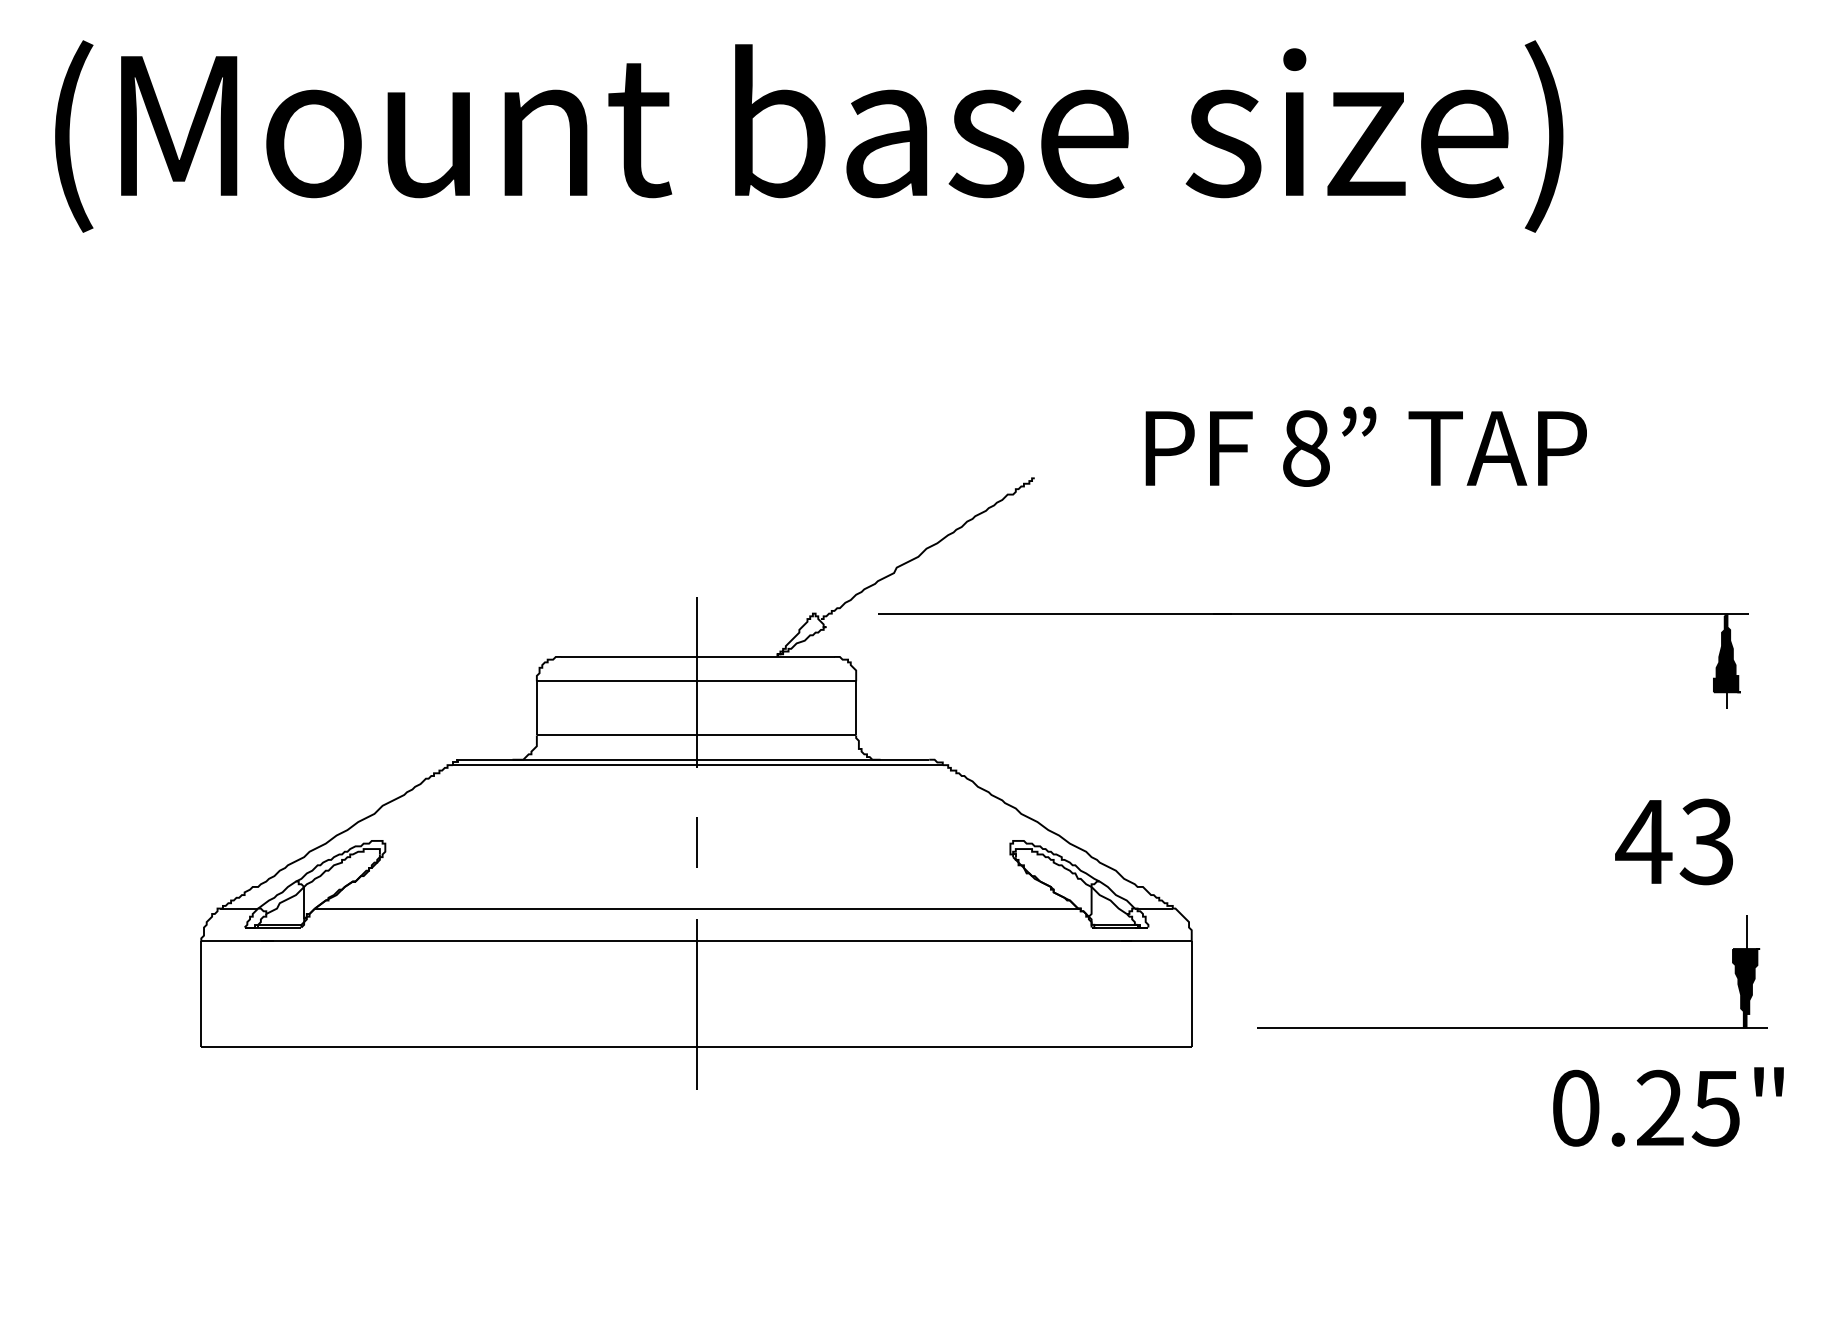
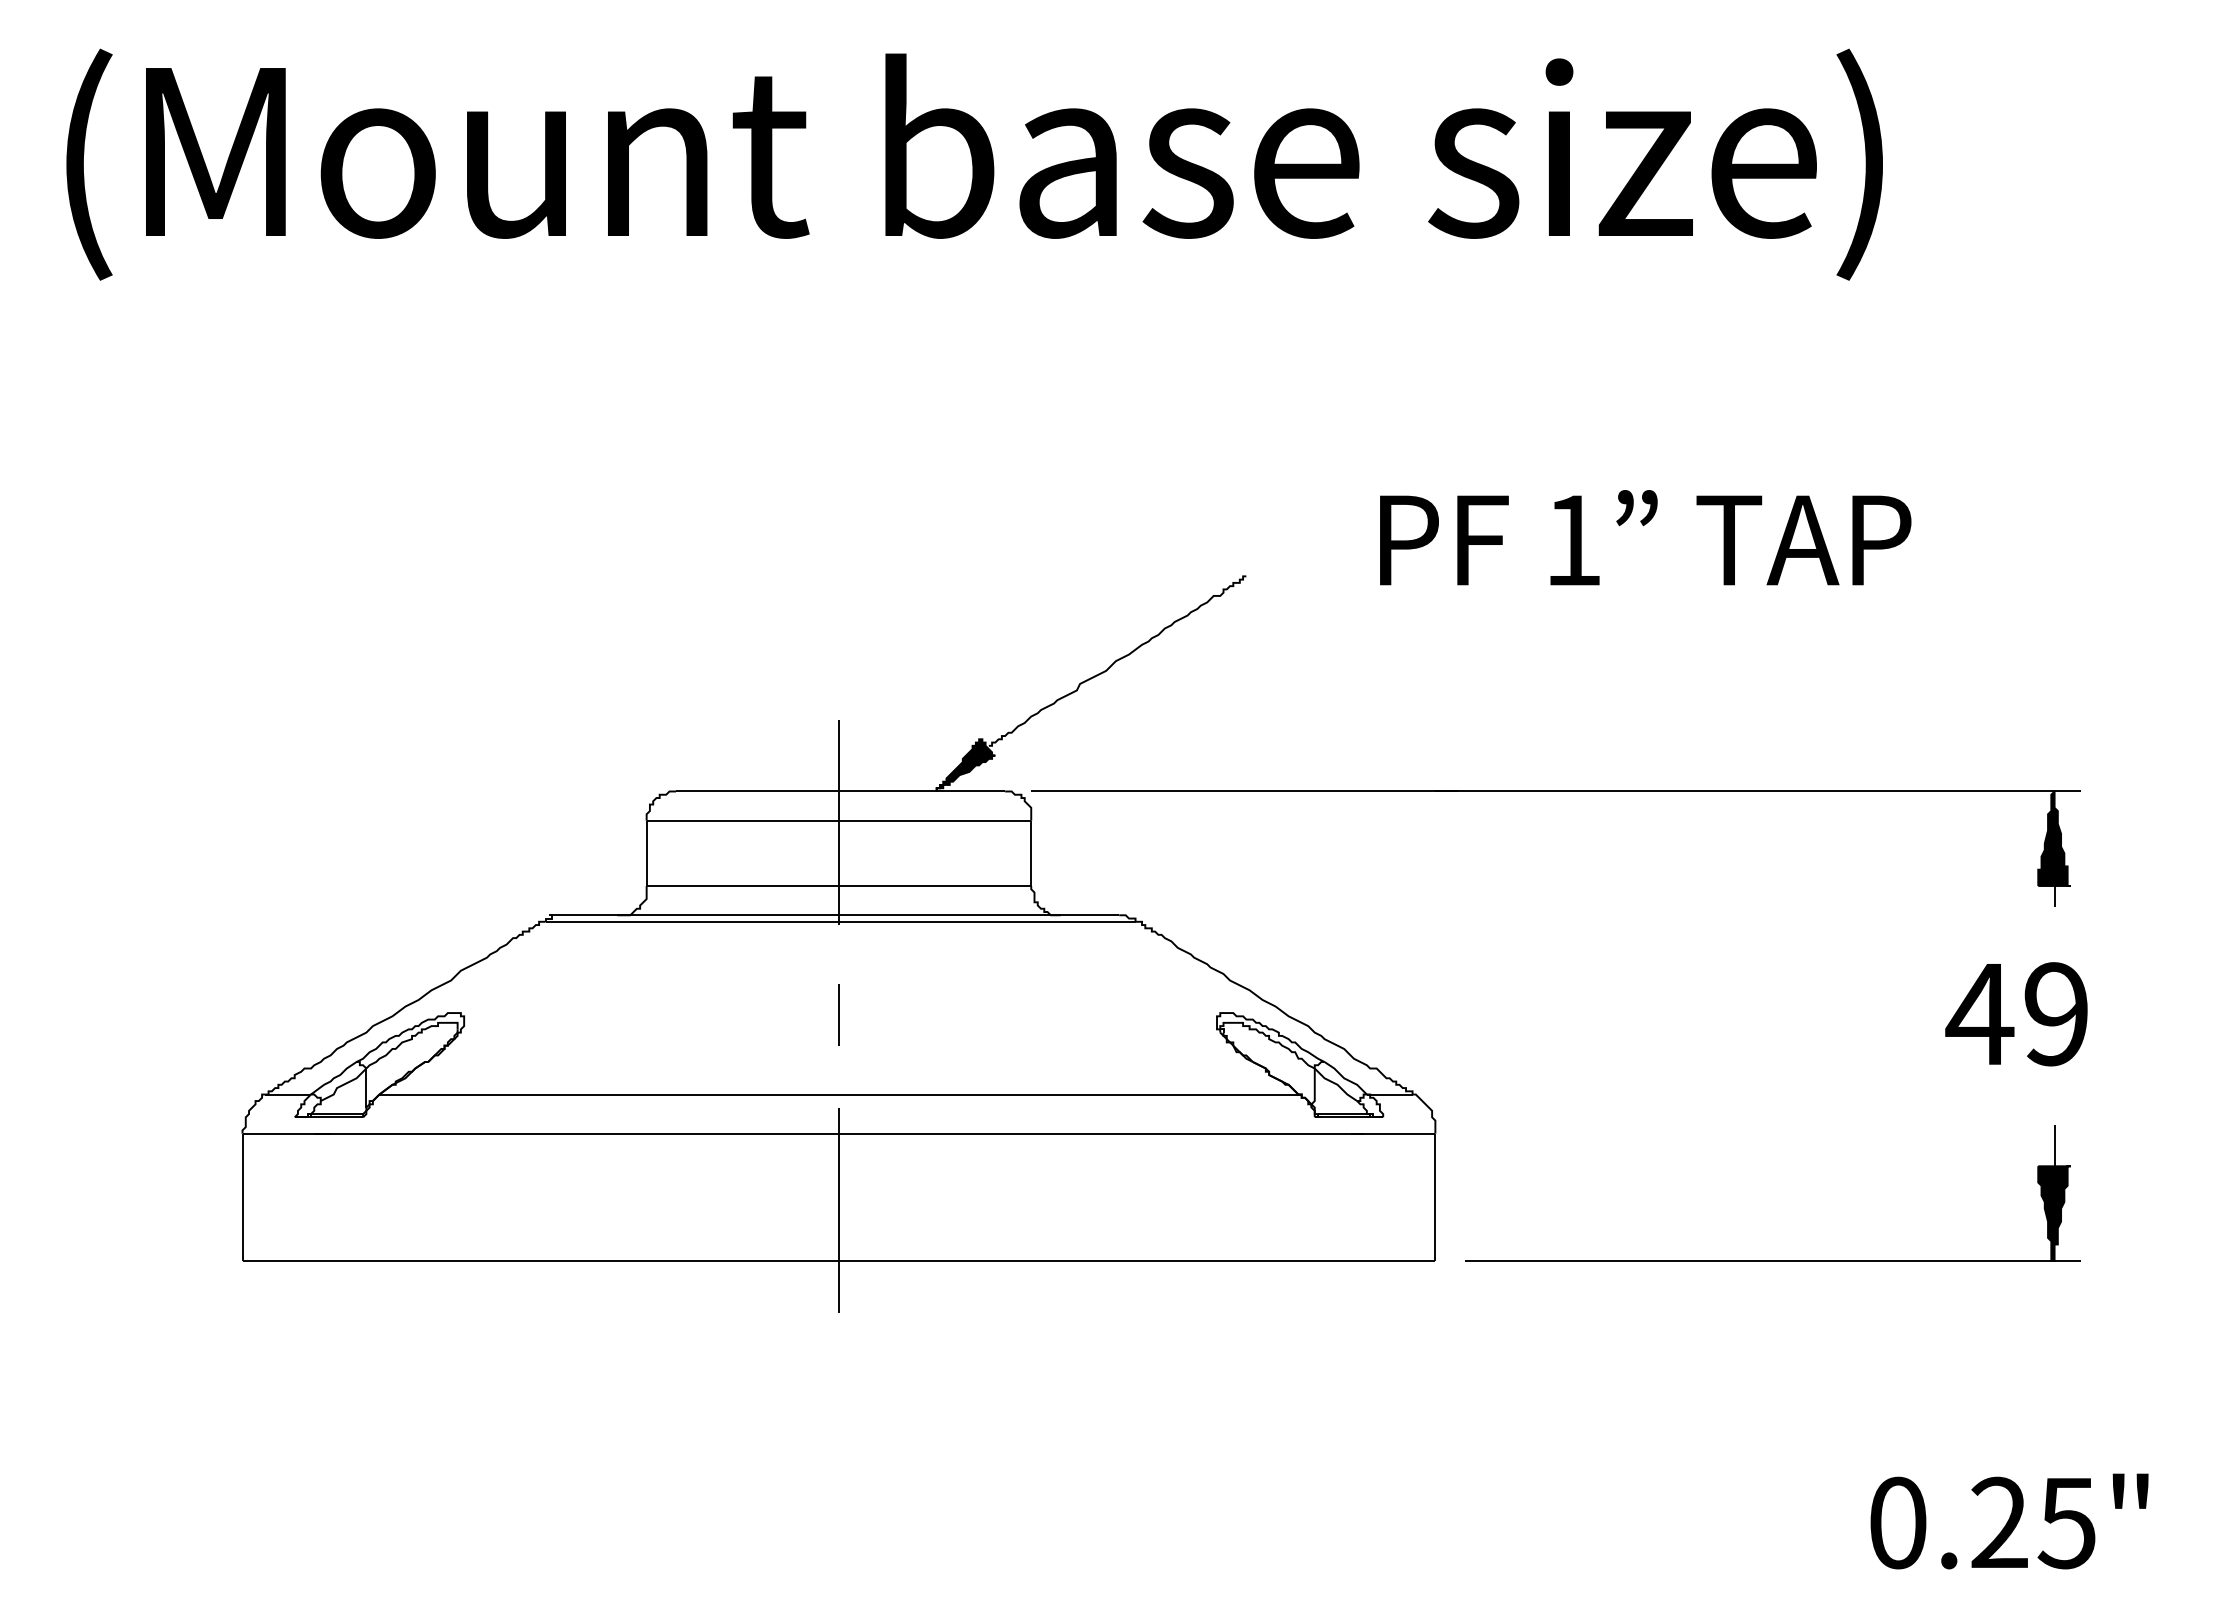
text: (1306, 448) -> (1573, 540), 8 -> 1
part: (1313, 613) -> (1555, 791), moved
fill: (801, 635) -> (965, 765), added
text: (1706, 842) -> (2055, 1014), 43 -> 49
part: (1512, 1027) -> (1772, 1260), moved
text: (1668, 1106) -> (2009, 1521), moved

